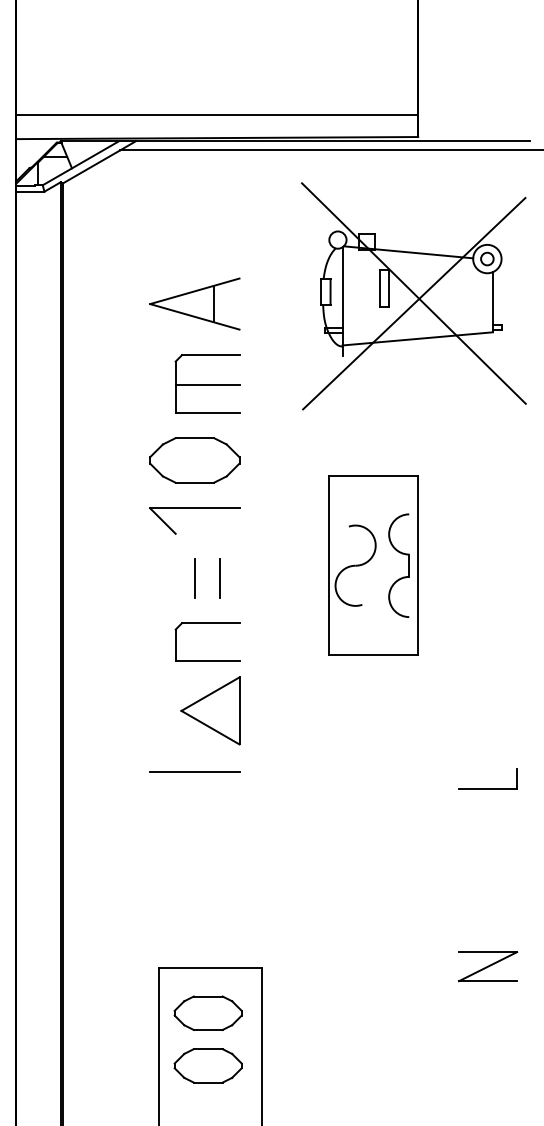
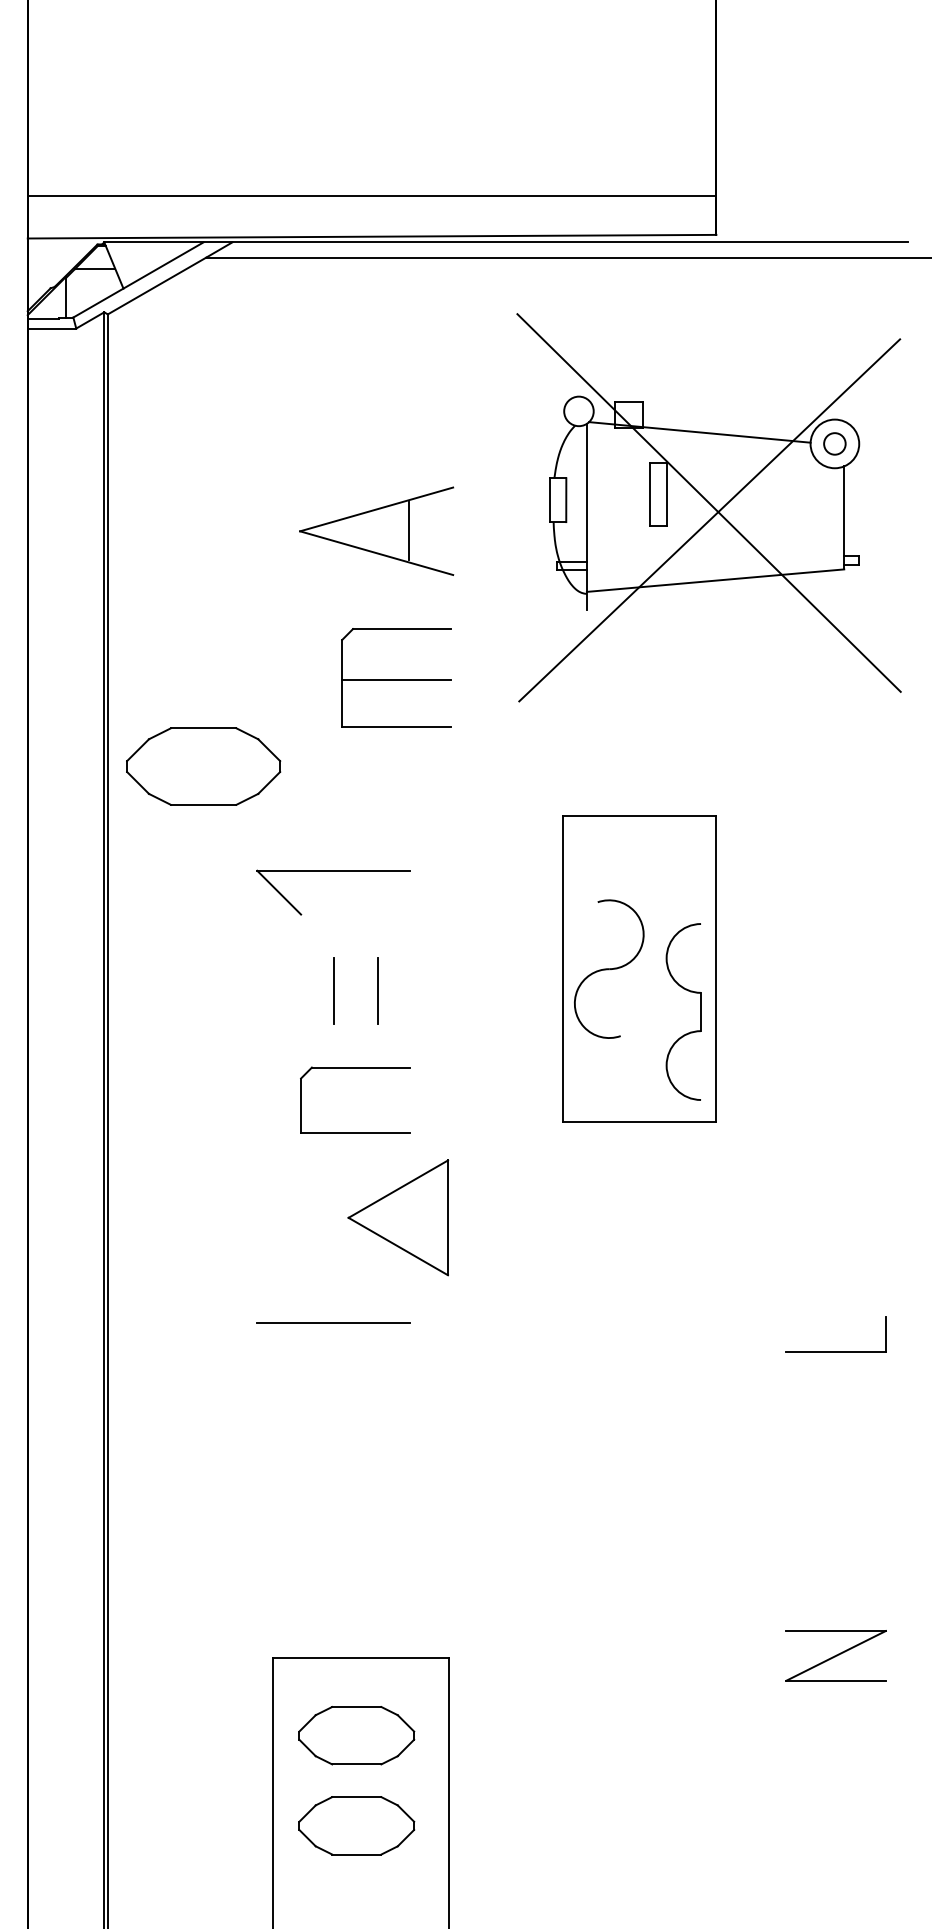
part: (194, 303) -> (376, 530), moved
part: (207, 383) -> (396, 677), moved
part: (194, 460) -> (203, 766), moved
part: (408, 565) -> (699, 1011), moved
part: (210, 710) -> (398, 1217), moved

